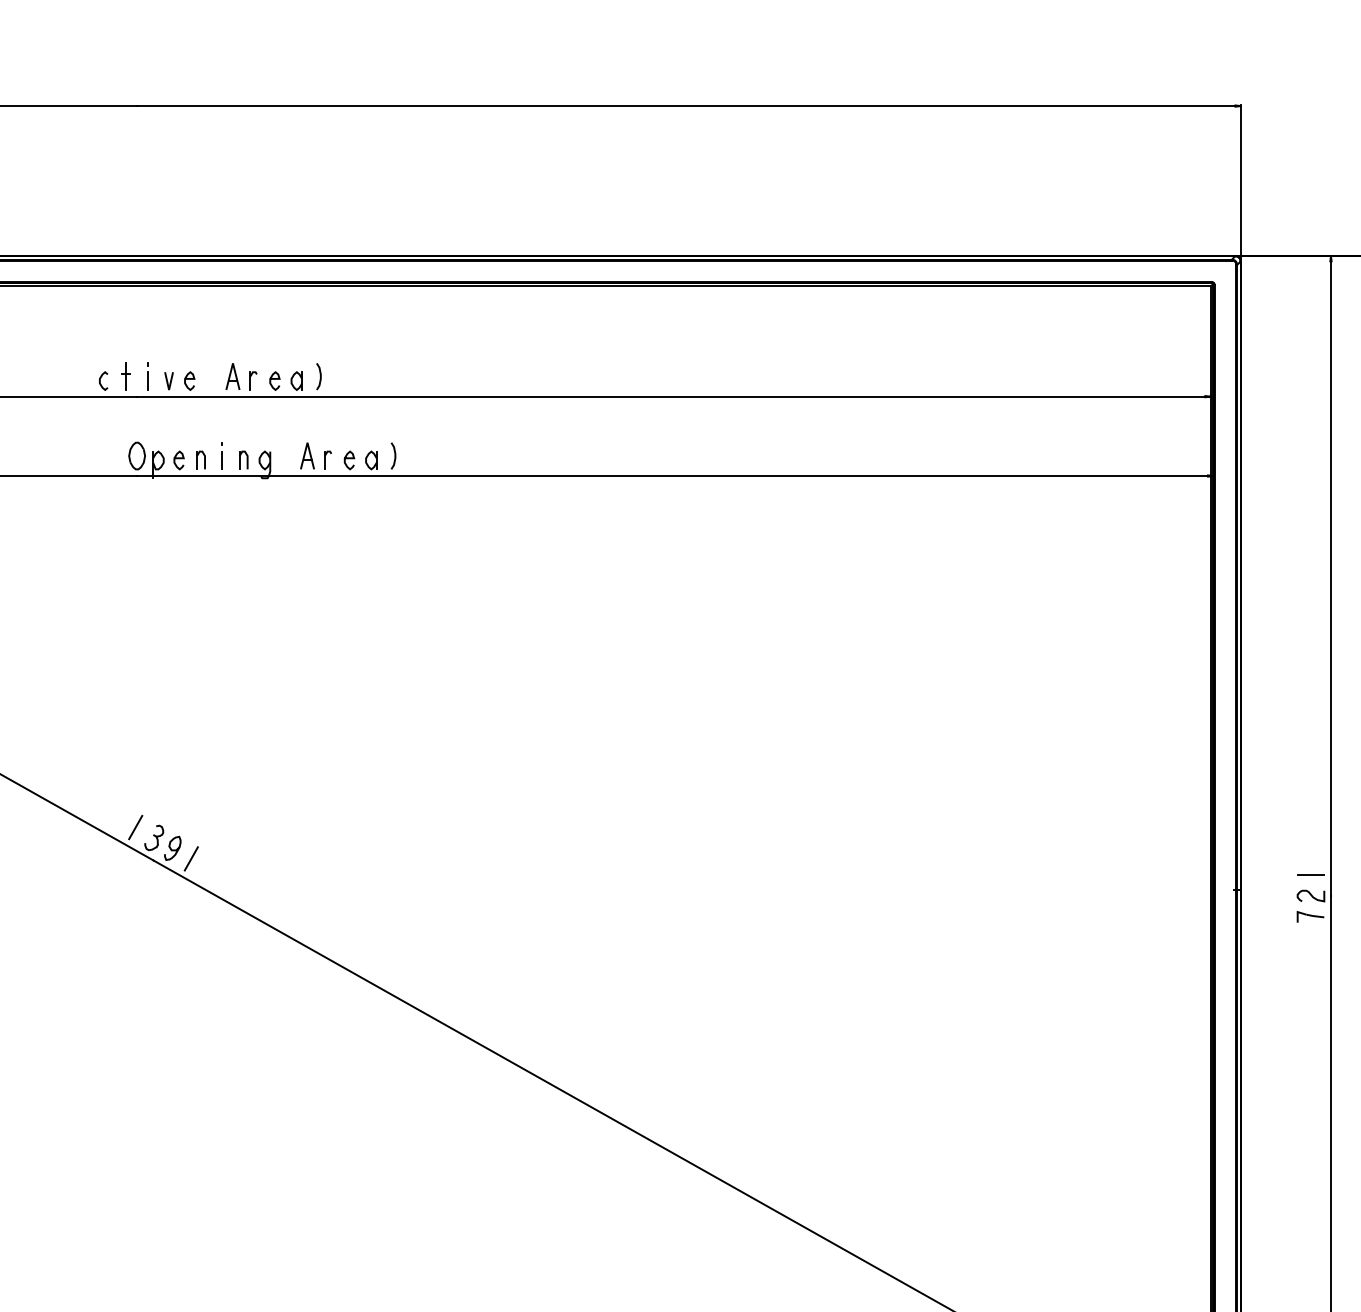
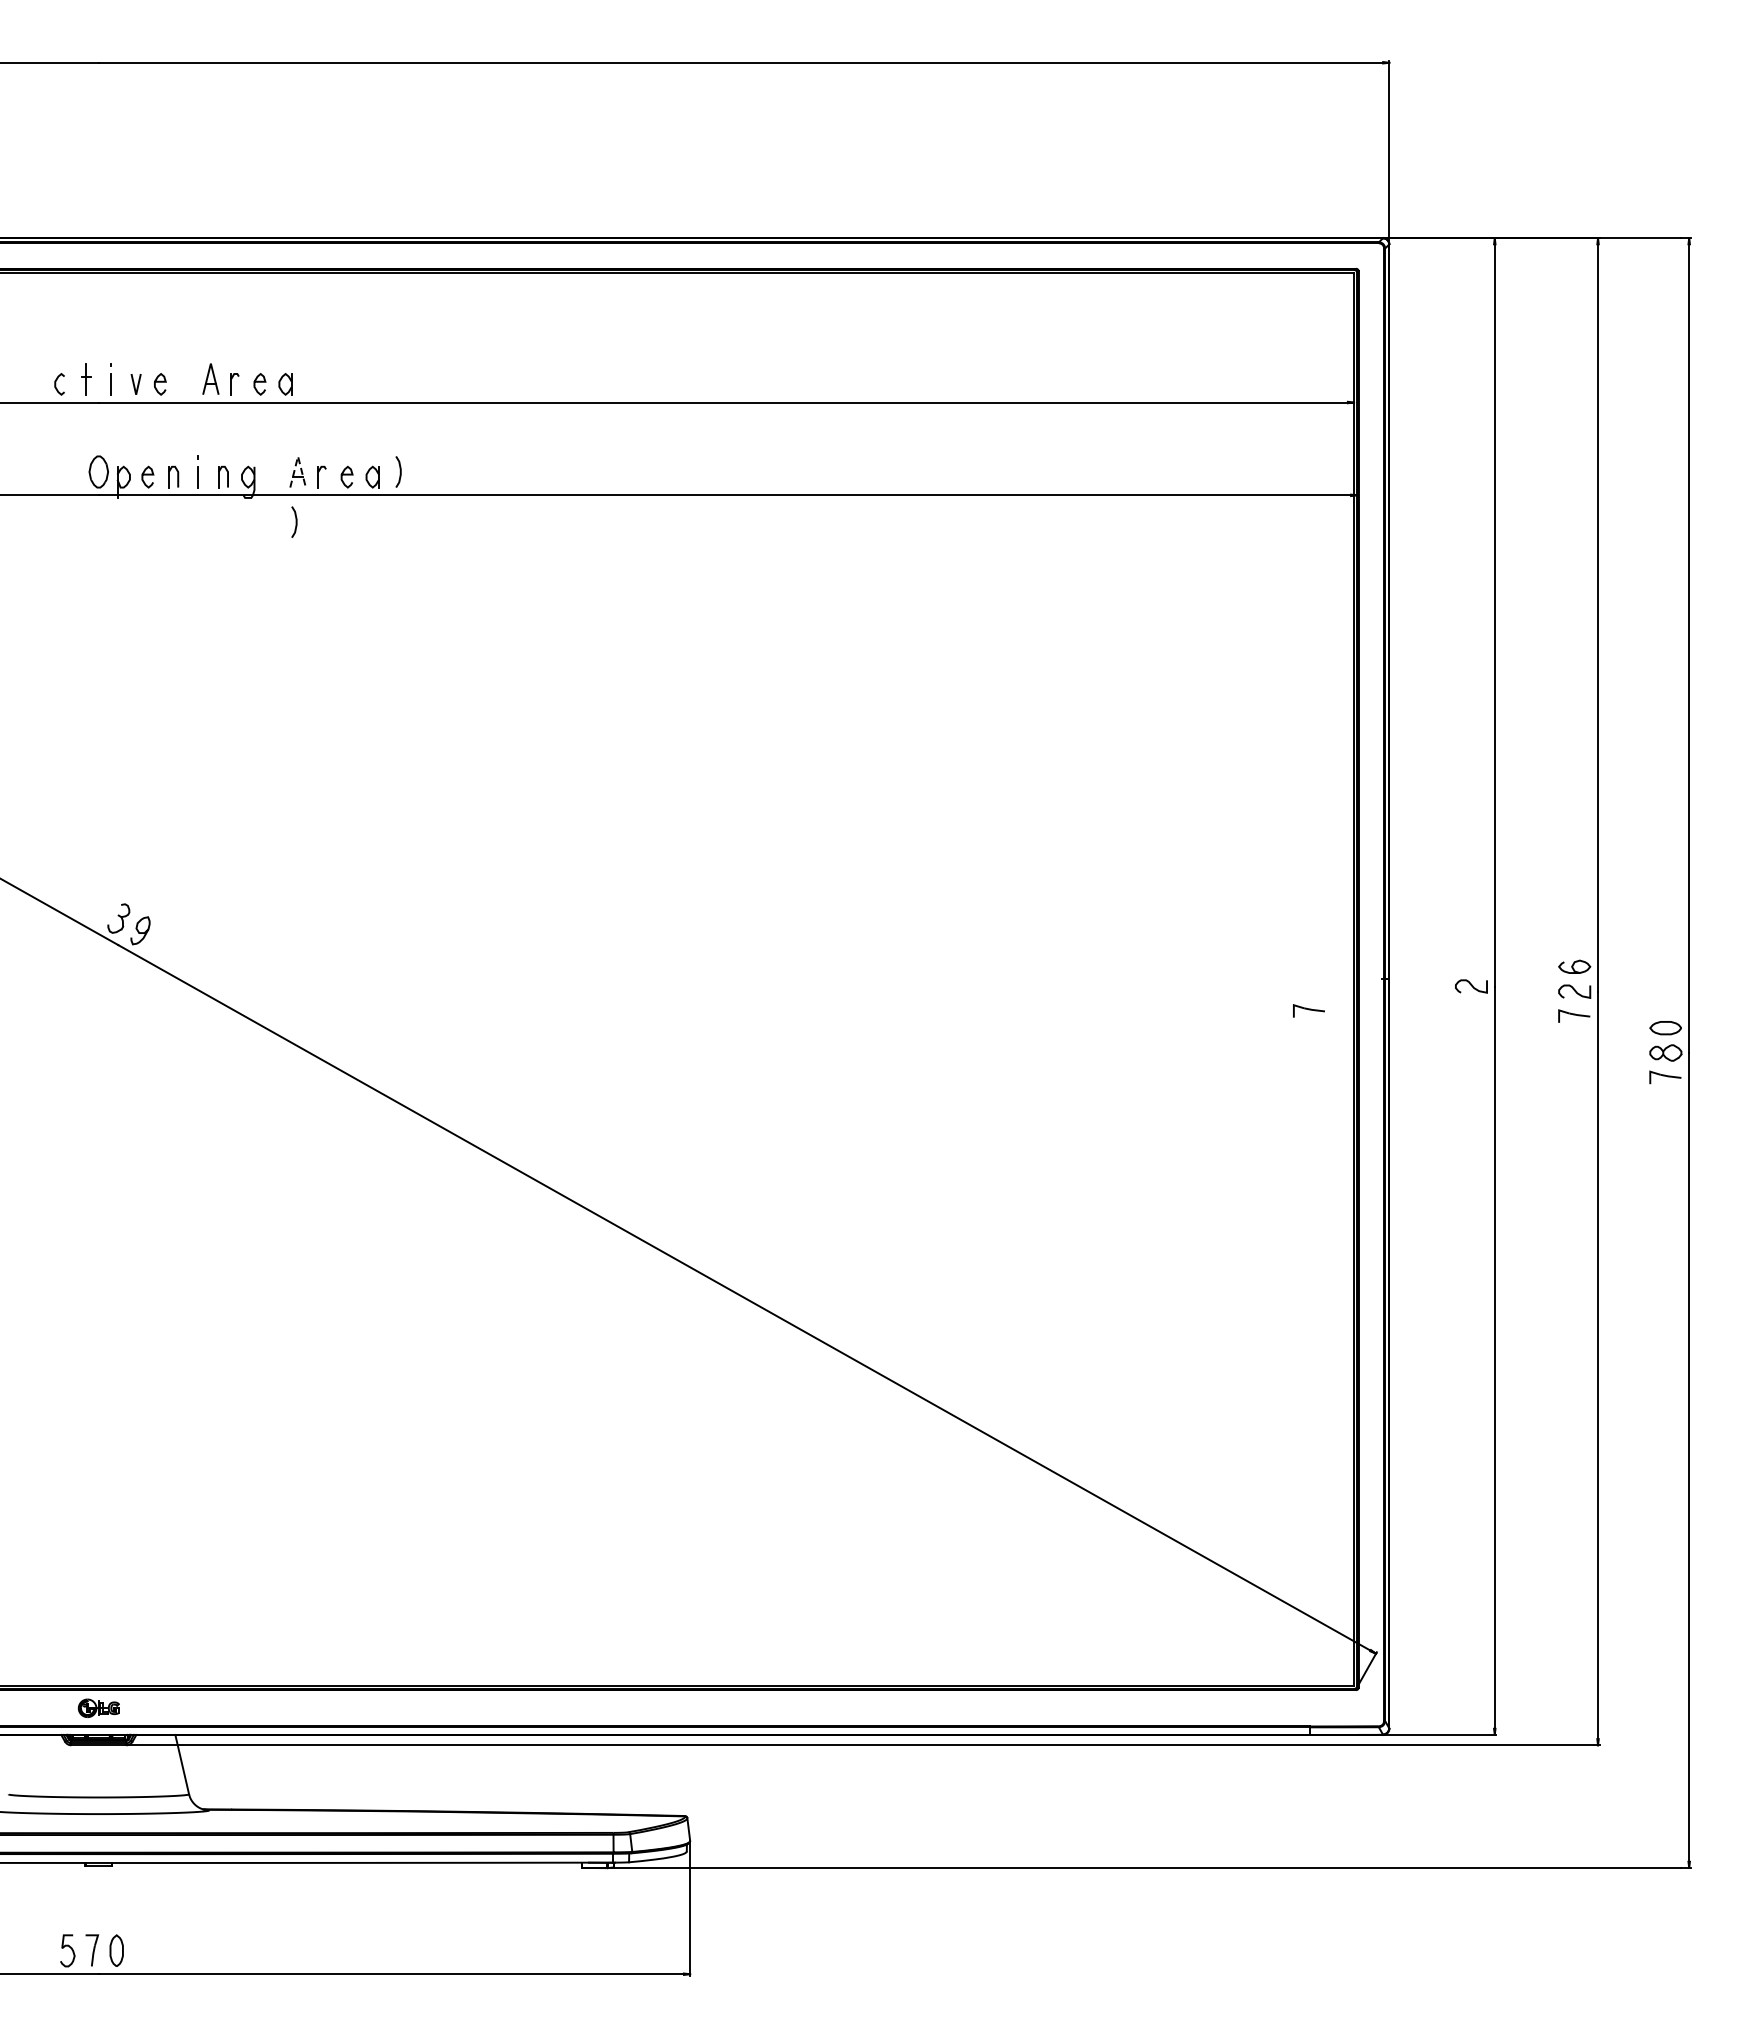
curve: (319, 376) -> (295, 521), moved
line: (307, 442) -> (298, 456), solid -> dashed
line: (135, 826) -> (96, 905), removed
line: (190, 858) -> (161, 942), removed
line: (1311, 874) -> (1471, 961), removed
part: (1310, 916) -> (1308, 1010), moved

